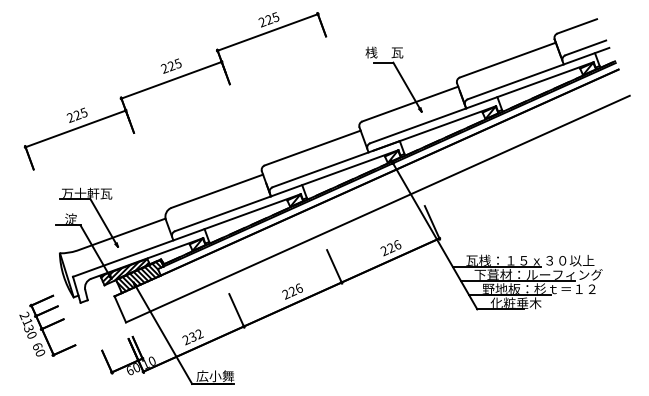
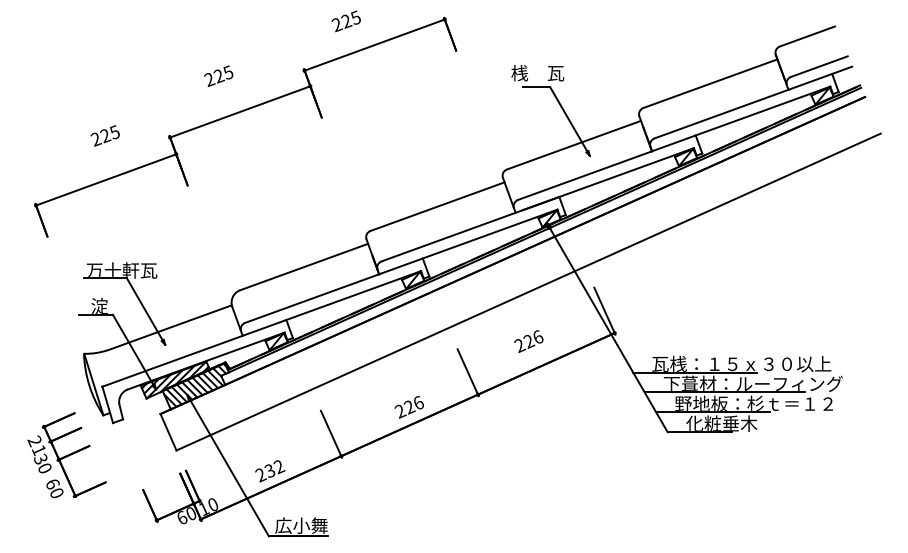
text: (268, 19) -> (345, 21), moved
text: (171, 65) -> (218, 75), moved
text: (76, 115) -> (104, 135), moved
text: (390, 248) -> (528, 341), moved

